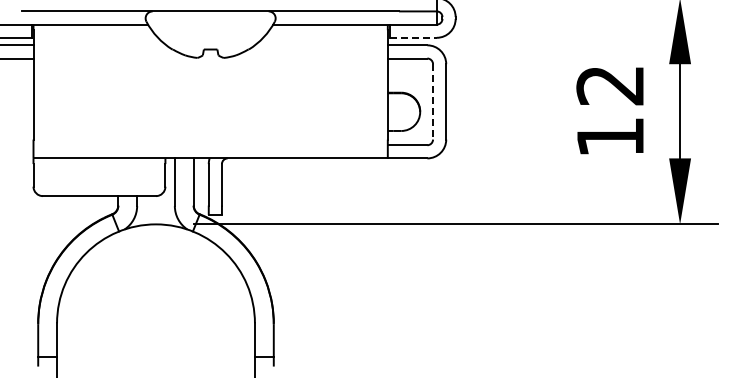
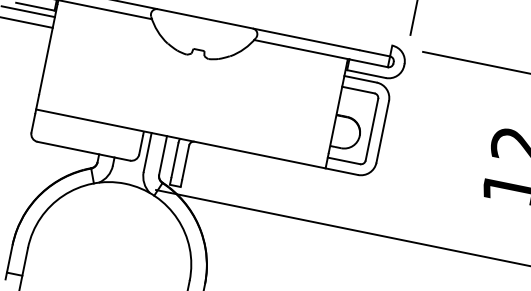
line: (413, 37) -> (366, 73), dashed -> solid
line: (433, 101) -> (372, 129), dashed -> solid

